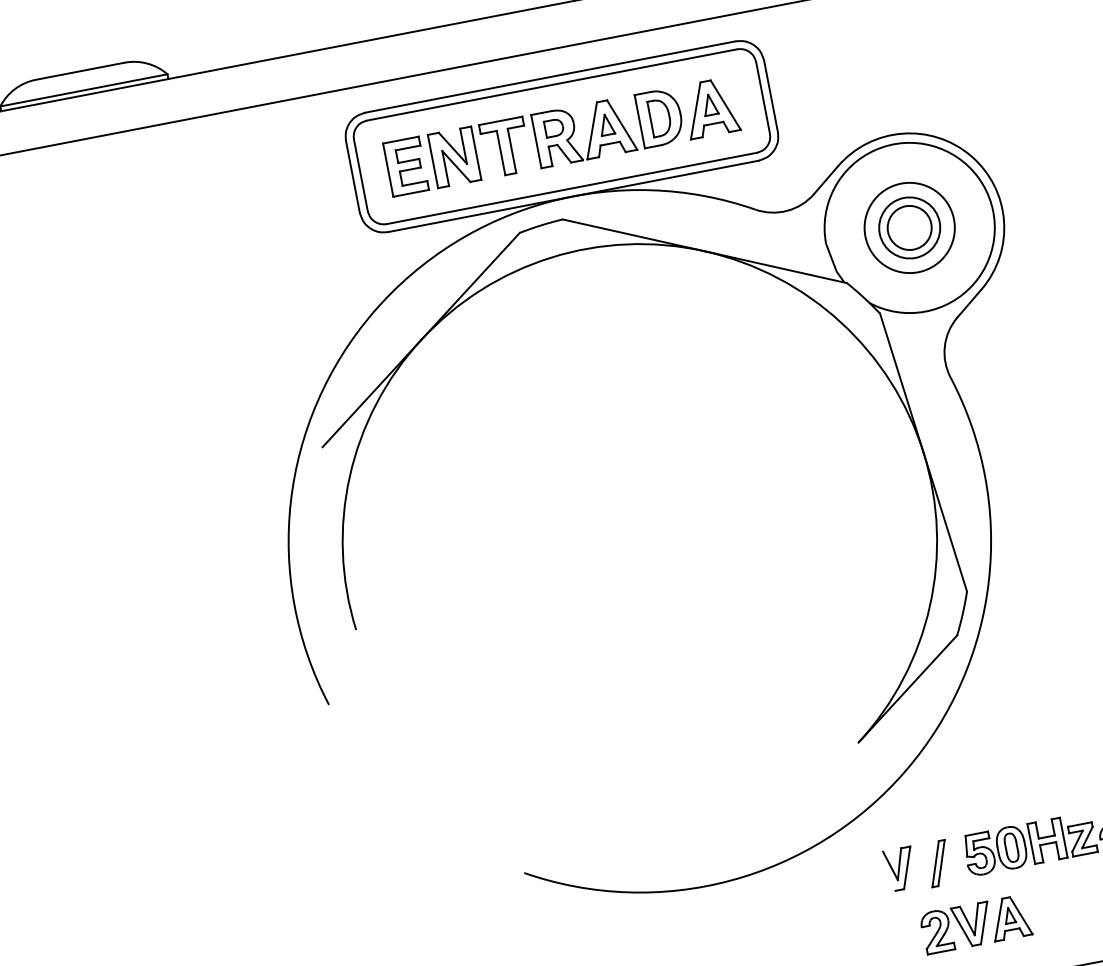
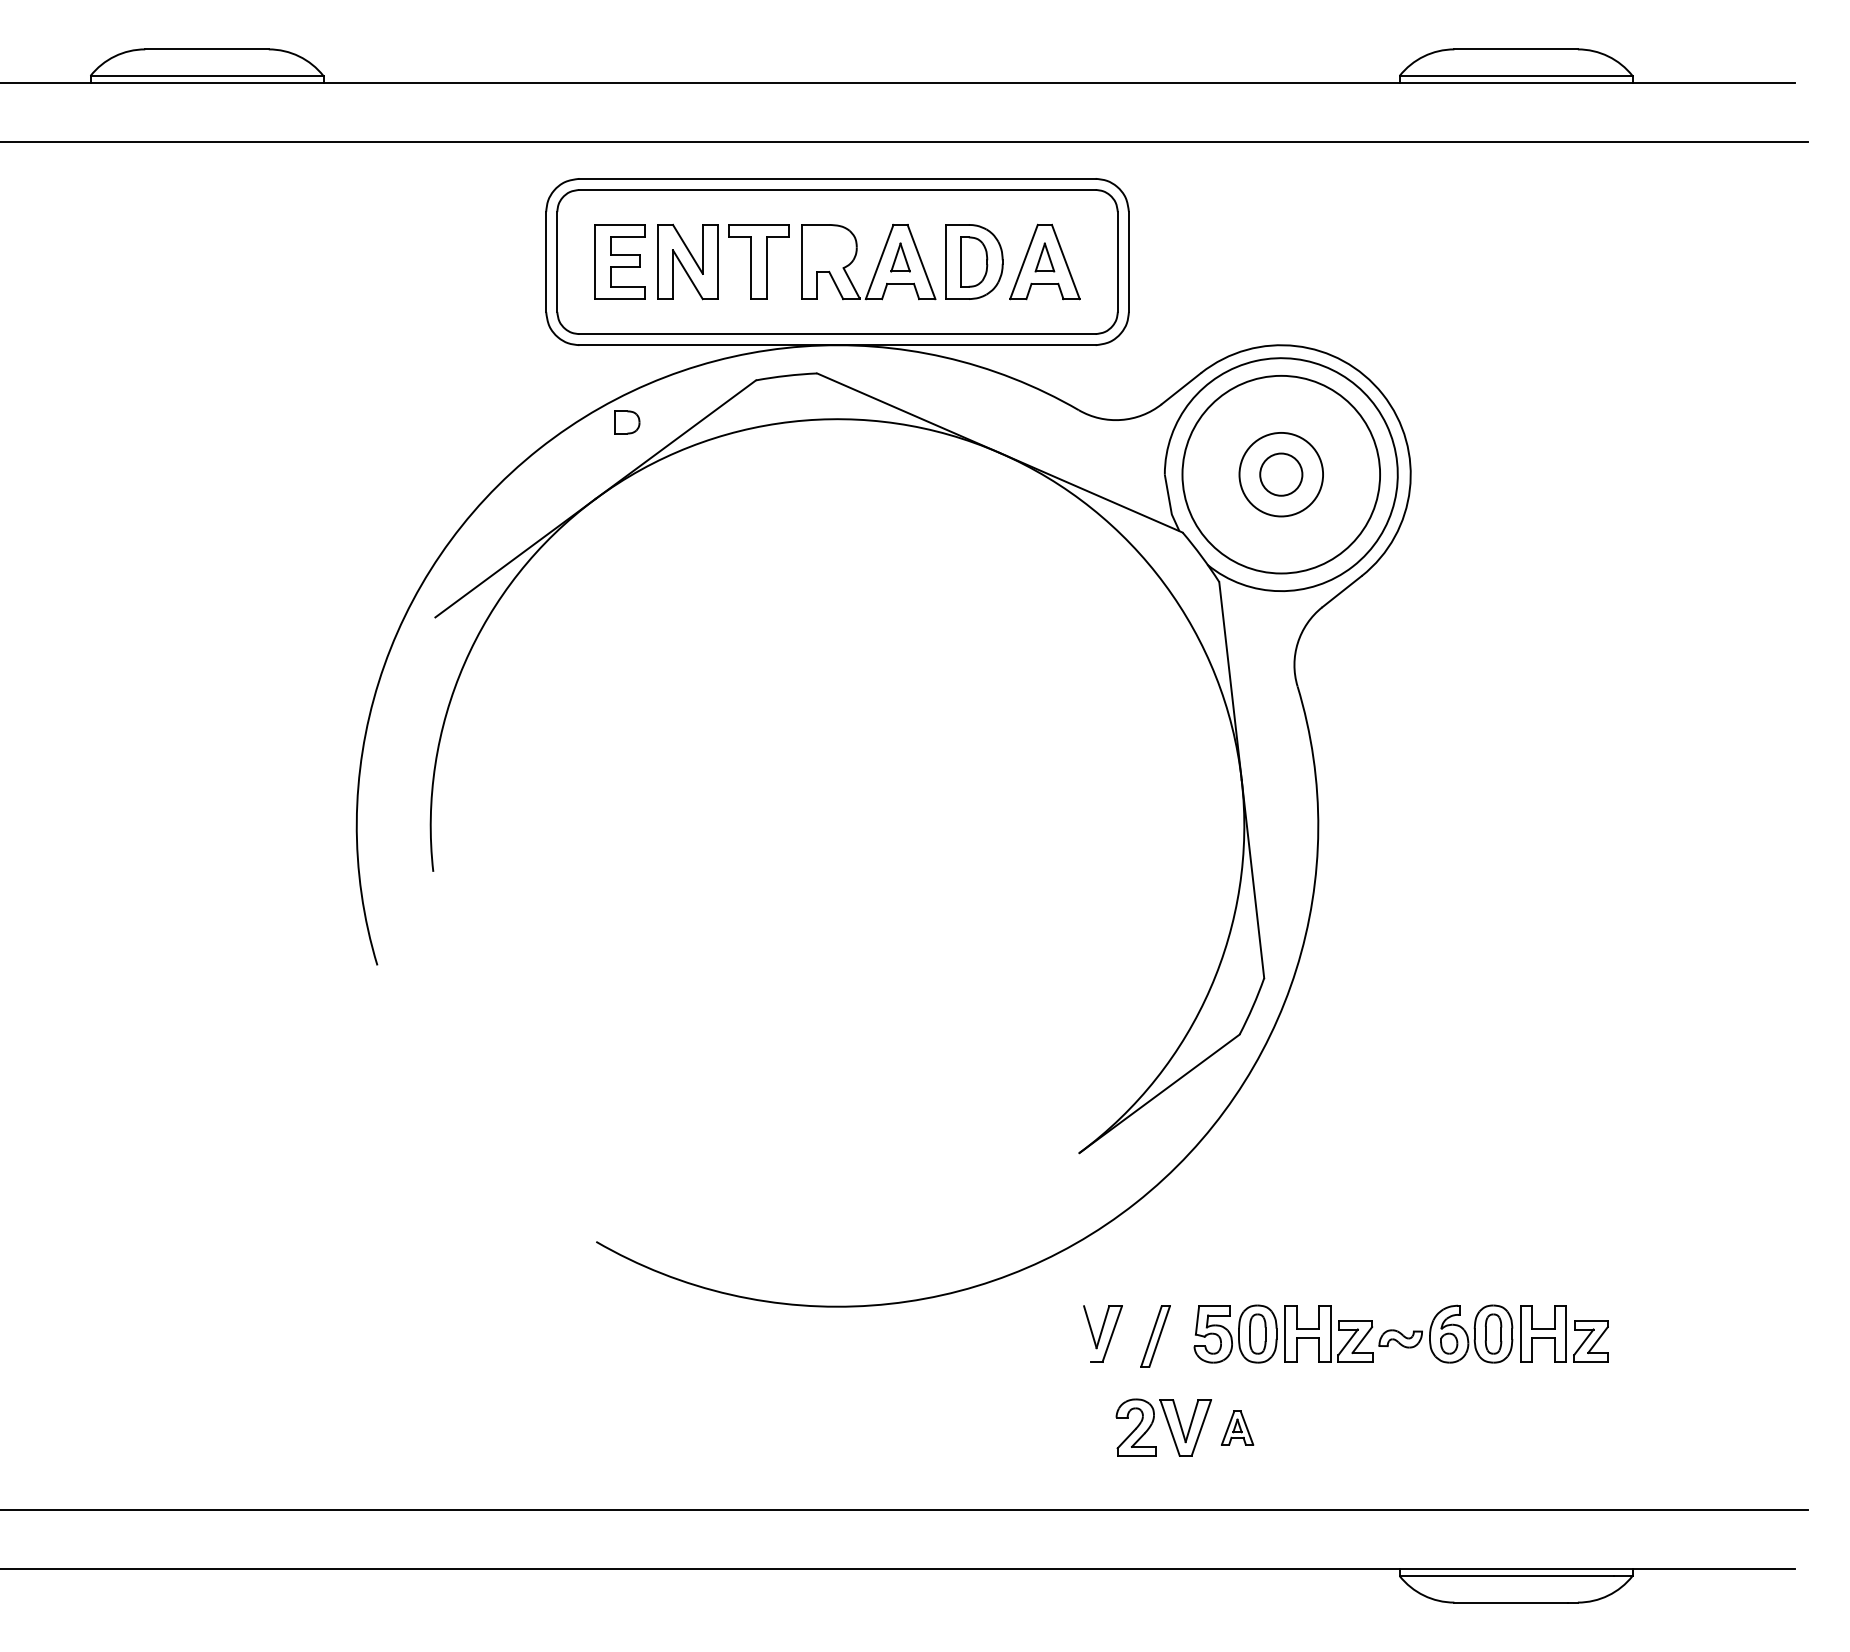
part: (554, 128) -> (627, 422), moved
circle: (909, 227) -> (1281, 474), size x0.7
circle: (909, 227) -> (1281, 474), size x1.6
part: (1009, 917) -> (1237, 1427), size x0.6

